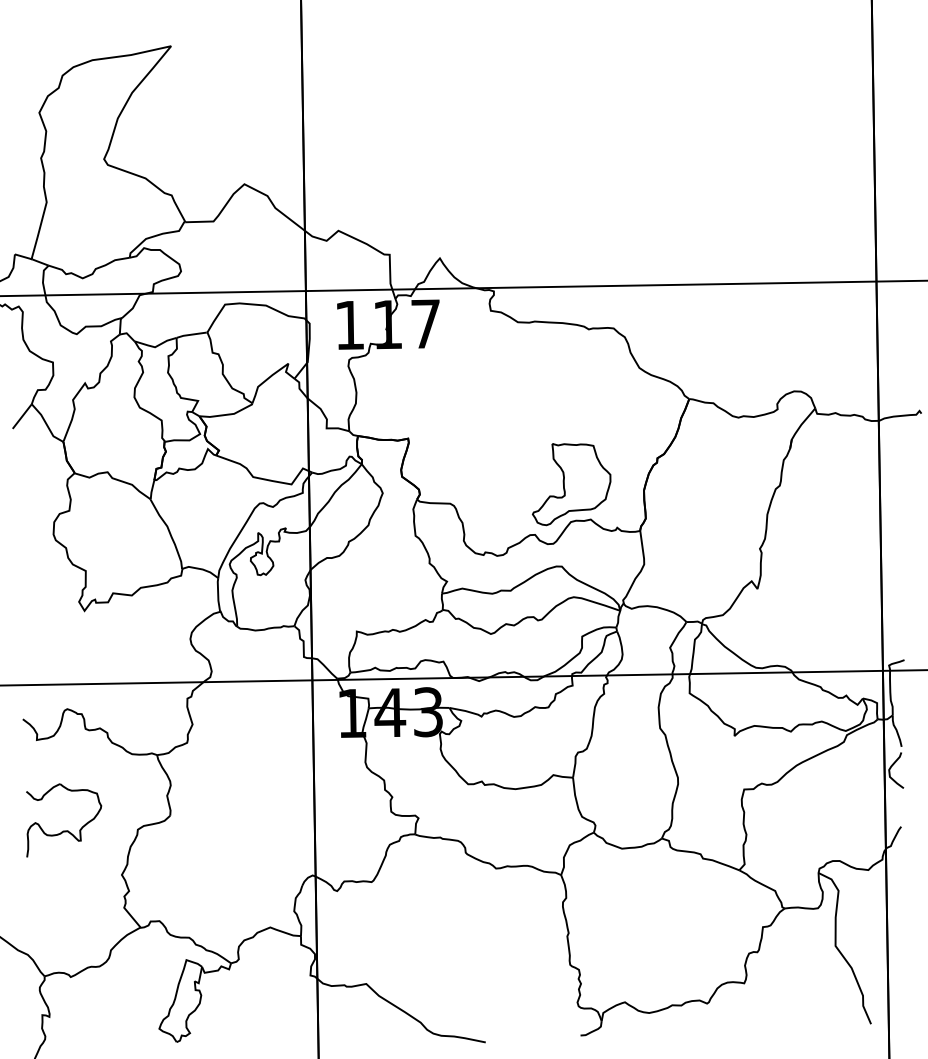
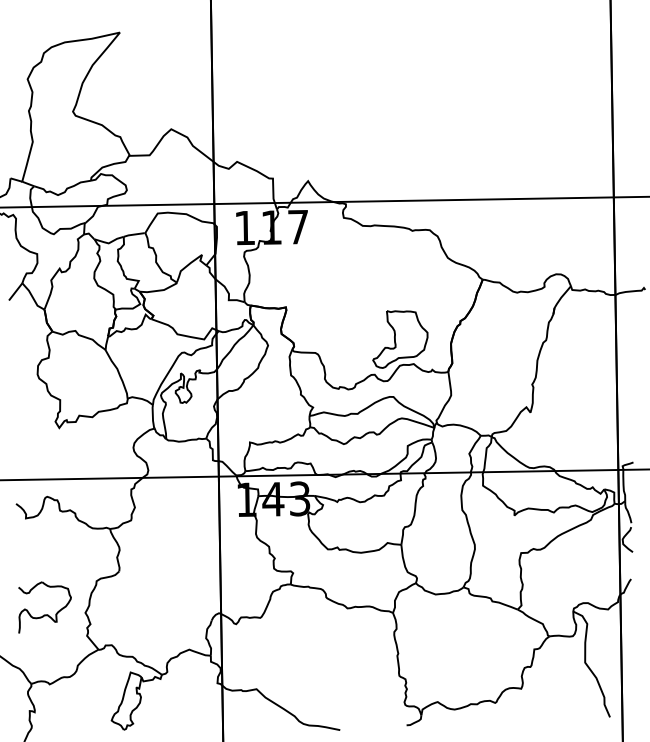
part: (64, 830) -> (45, 614), moved

